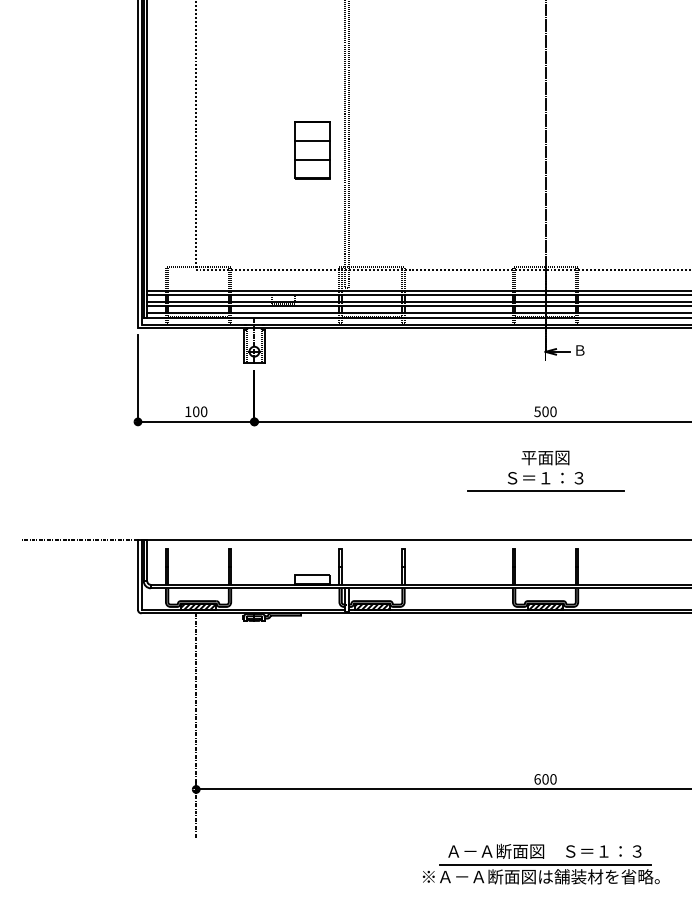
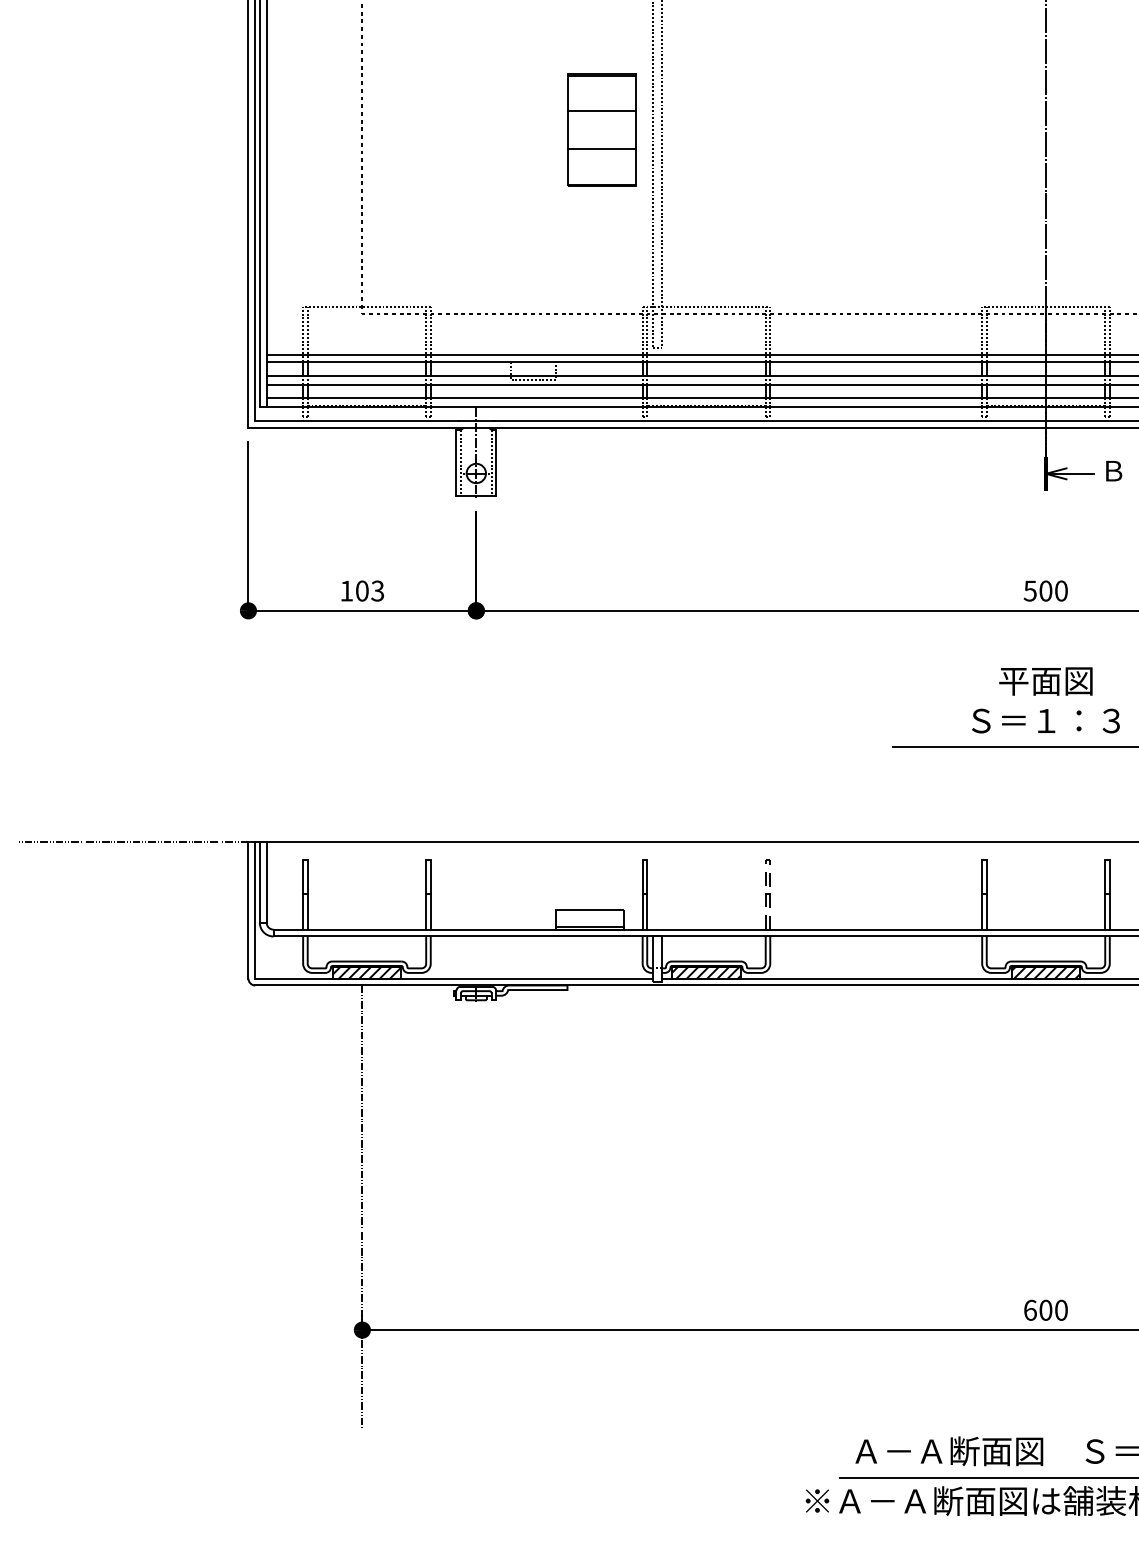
part: (312, 150) -> (601, 130), moved
text: (203, 411) -> (376, 590), 100 -> 103
line: (403, 549) -> (767, 860), solid -> dashed

